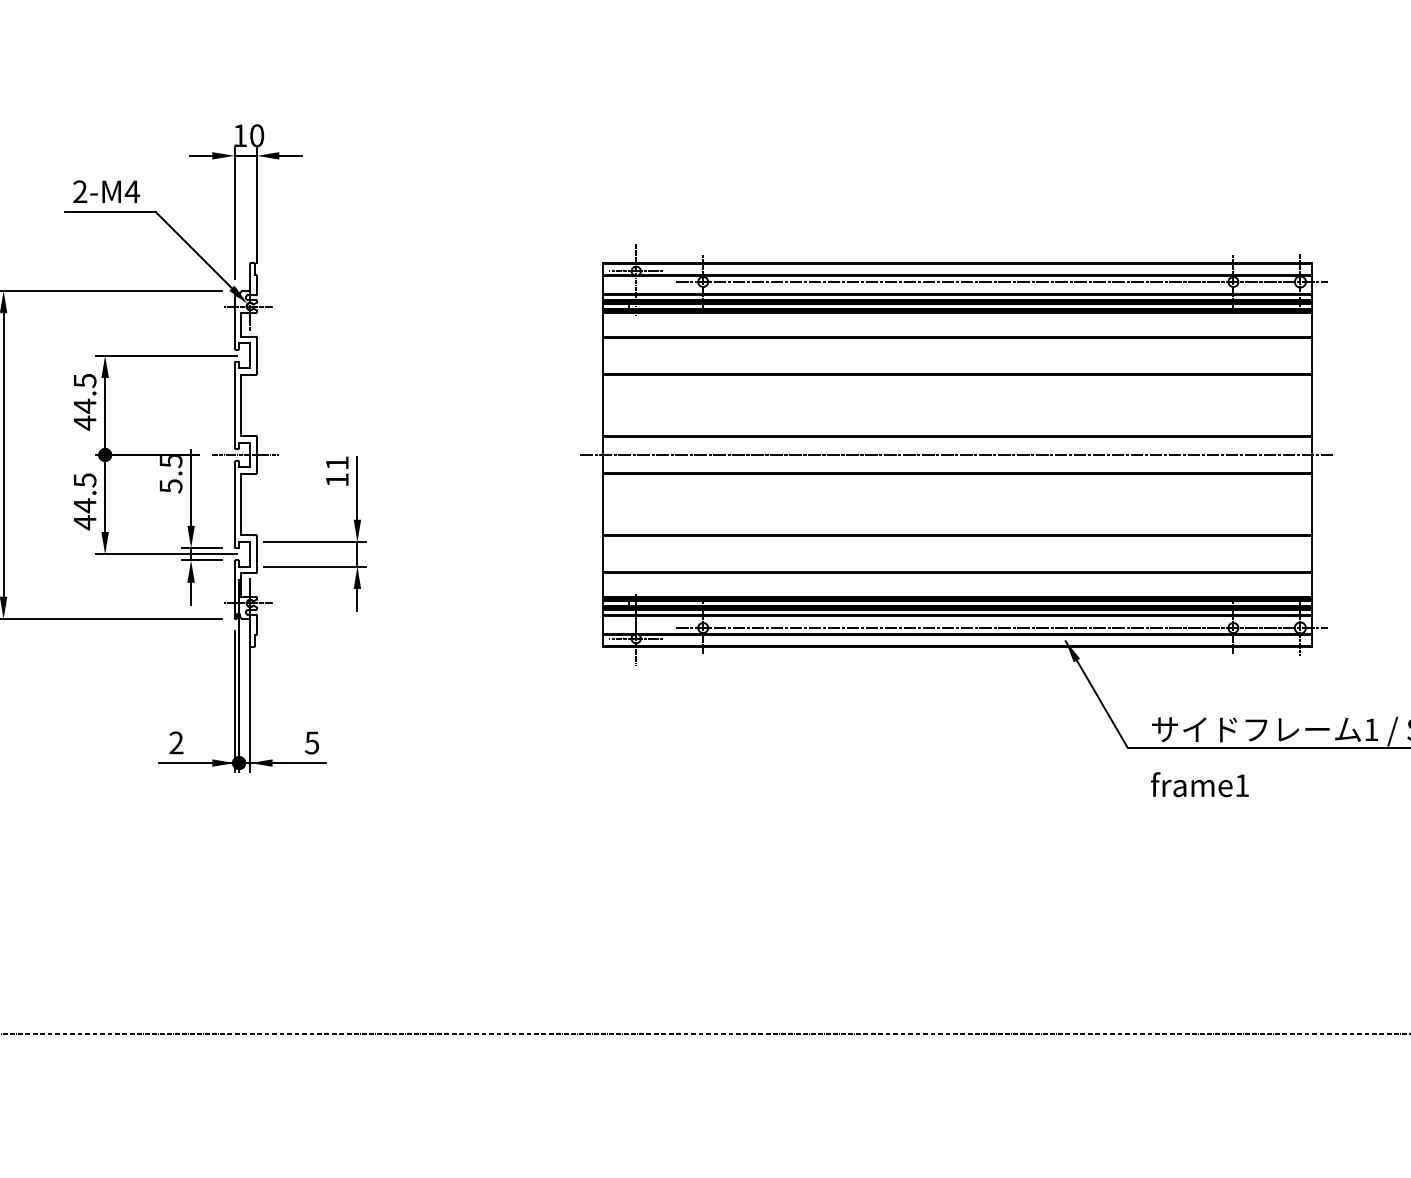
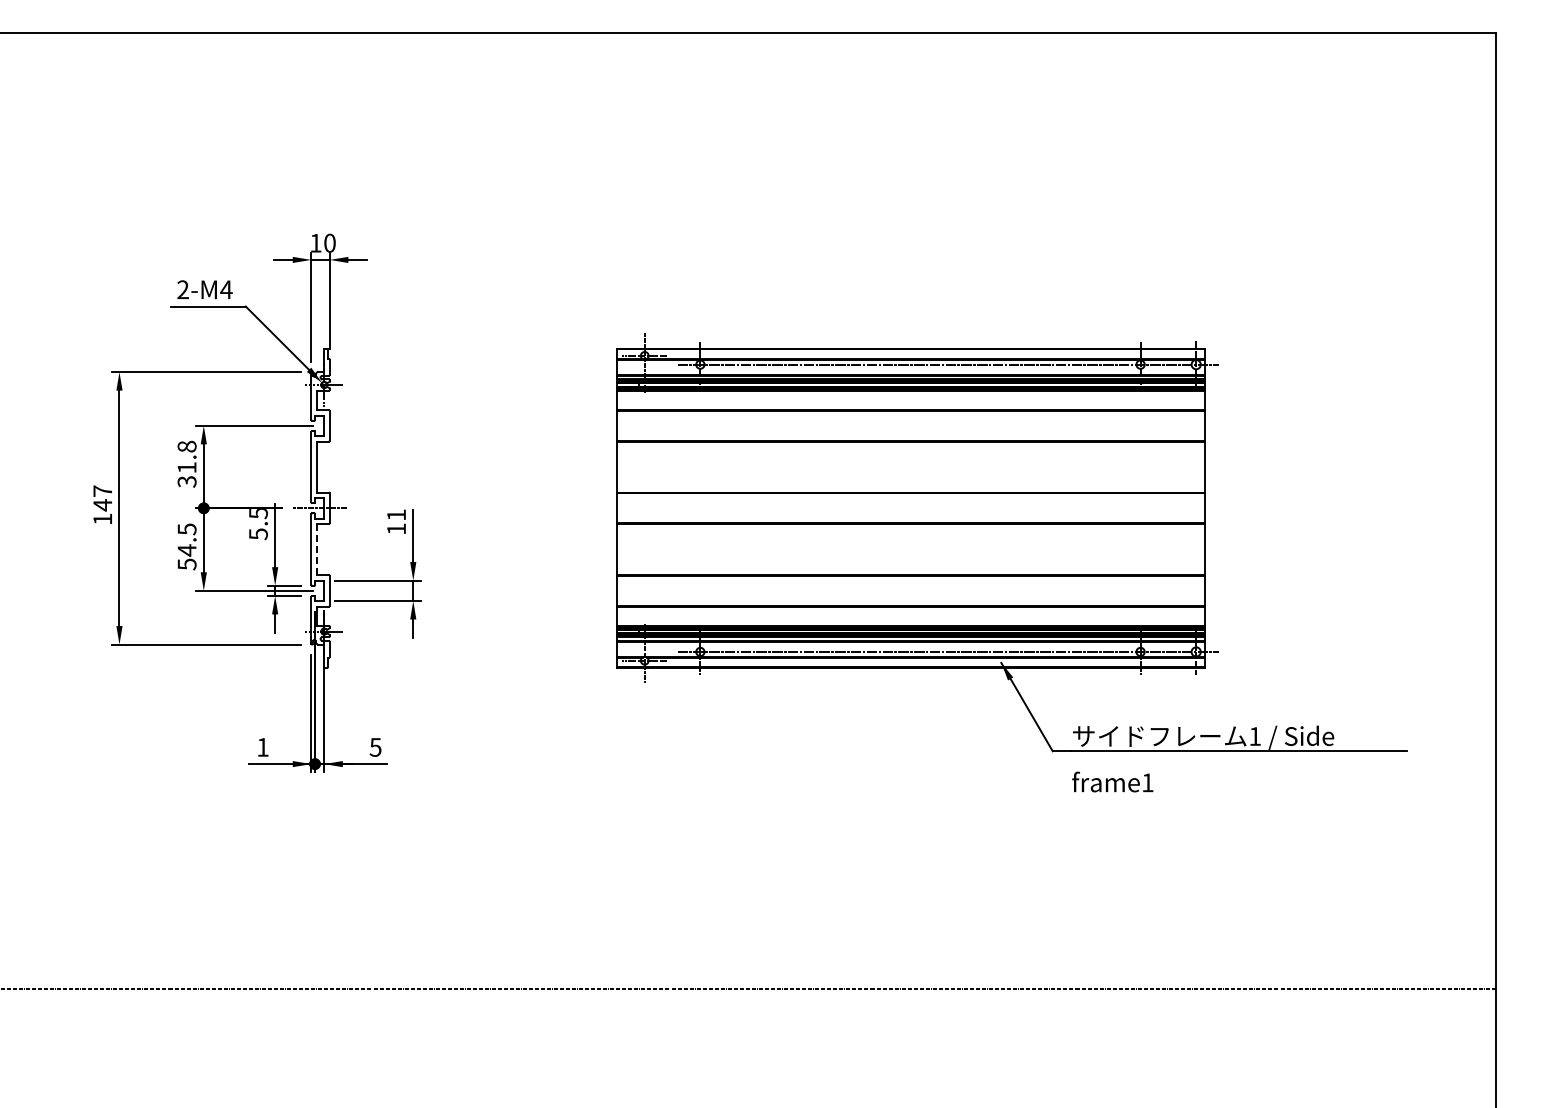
text: (84, 402) -> (186, 464), 44.5 -> 31.8
line: (957, 455) -> (911, 508), removed
line: (240, 505) -> (316, 550), solid -> dashed
text: (84, 522) -> (186, 564), 44.5 -> 54.5
text: (175, 741) -> (262, 746), 2 -> 1

